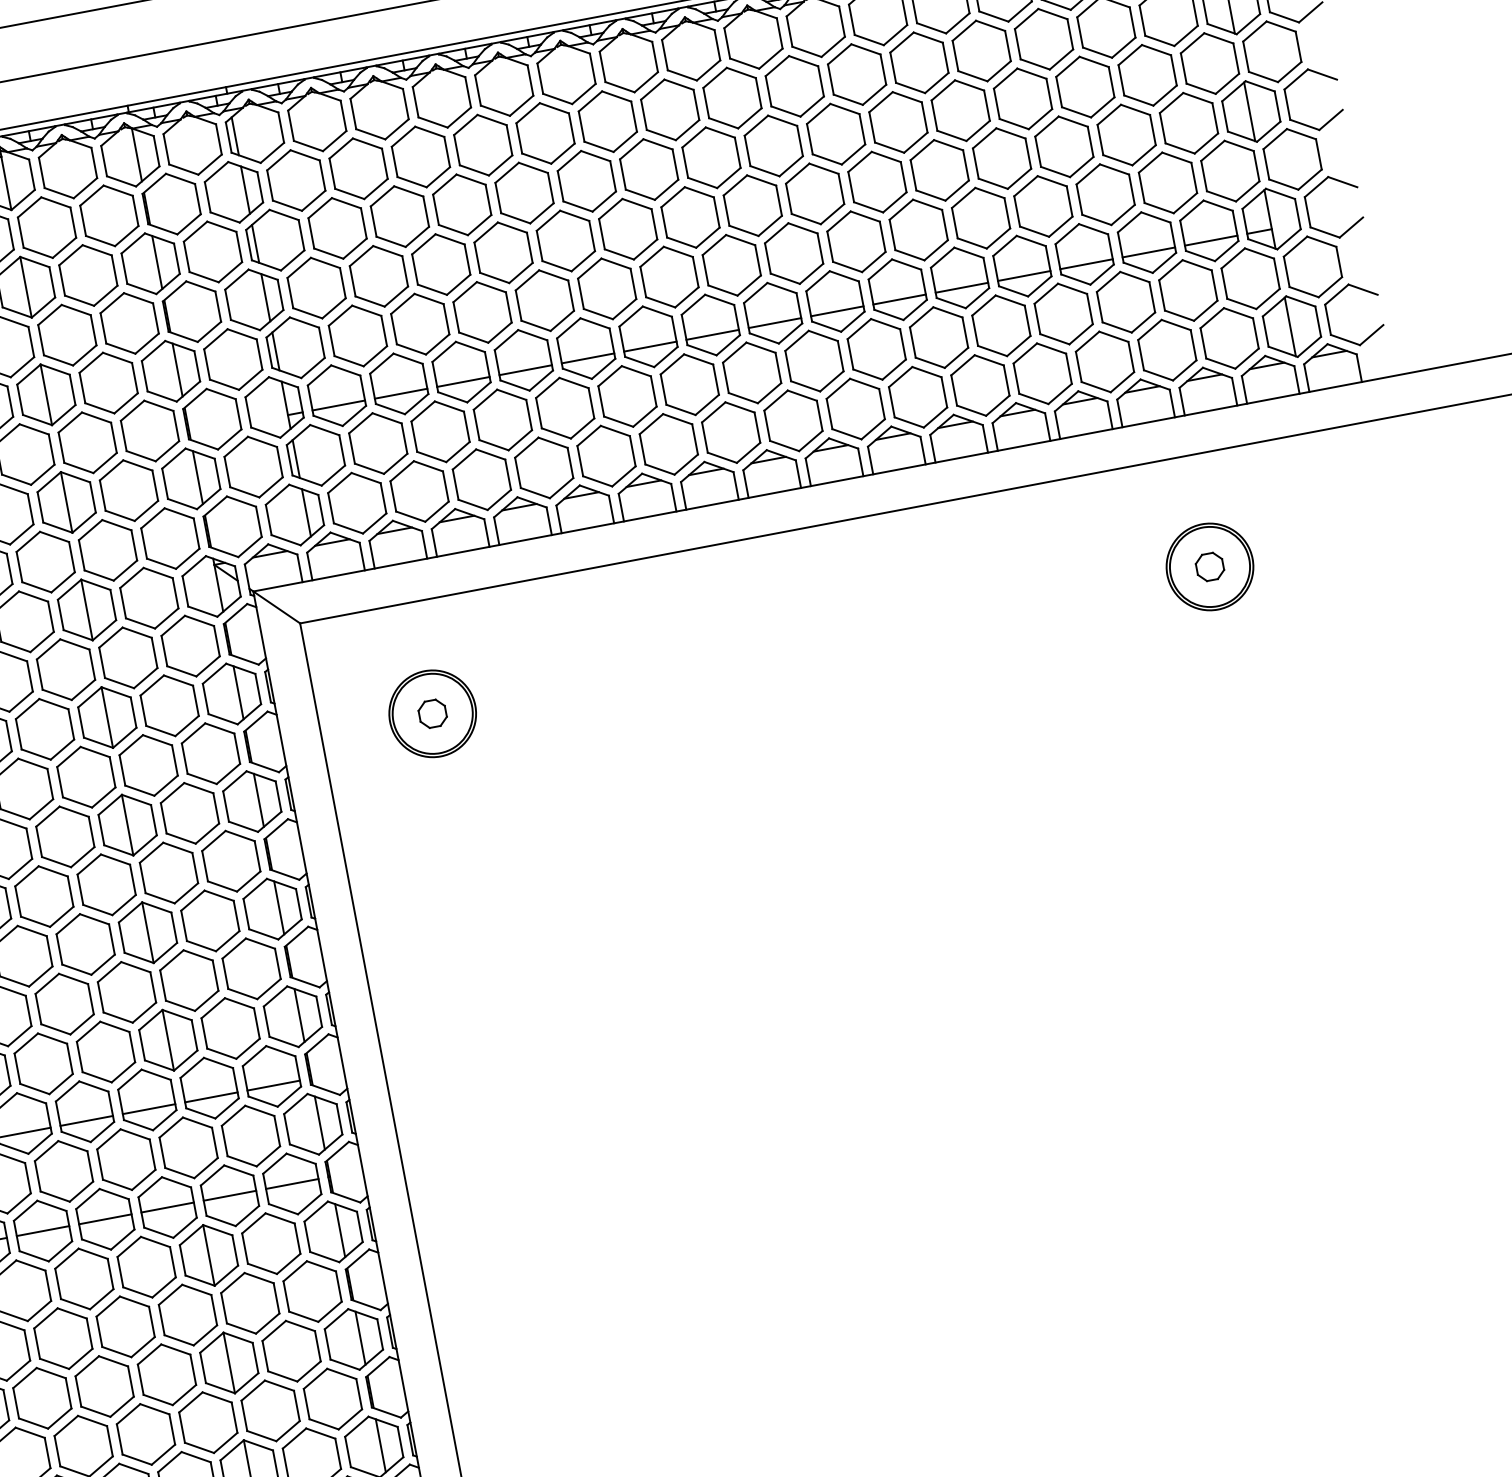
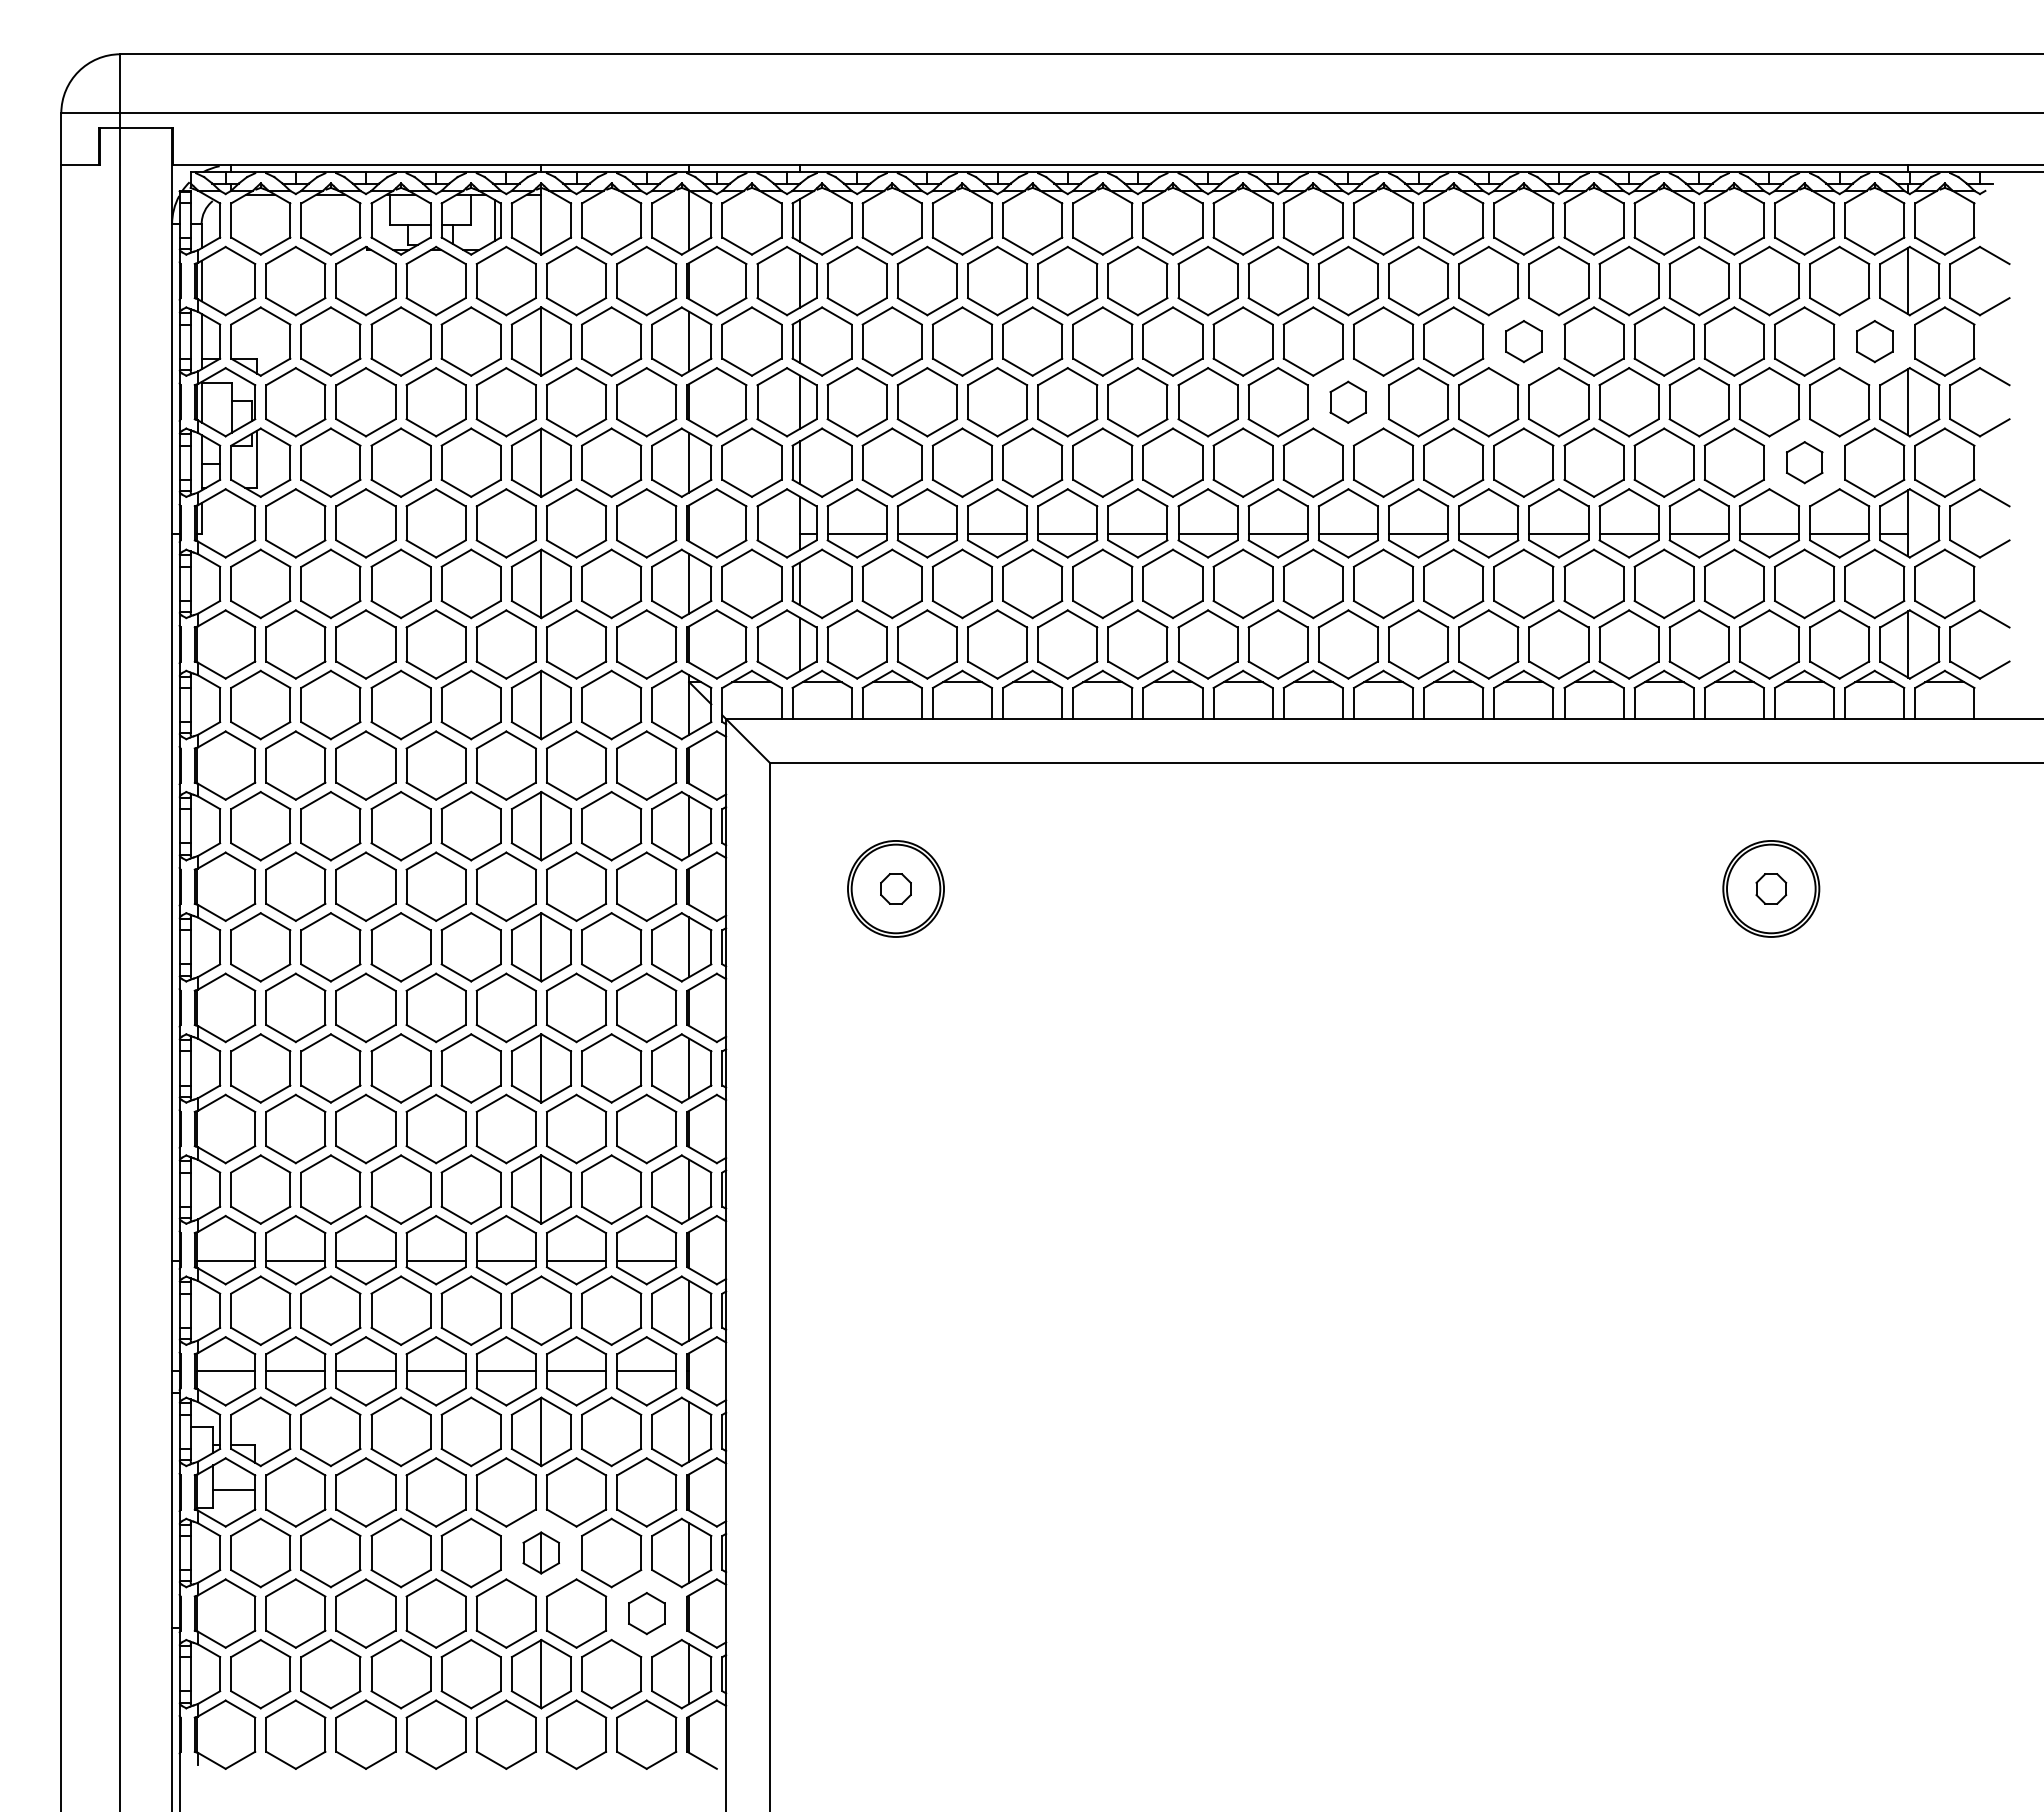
part: (1209, 63) -> (1874, 341), size x0.6
part: (898, 122) -> (1523, 341), size x0.6
part: (1167, 182) -> (1804, 462), size x0.6
part: (752, 206) -> (1347, 402), size x0.6
part: (228, 1362) -> (540, 1552), size x0.6
part: (332, 1399) -> (646, 1613), size x0.6

